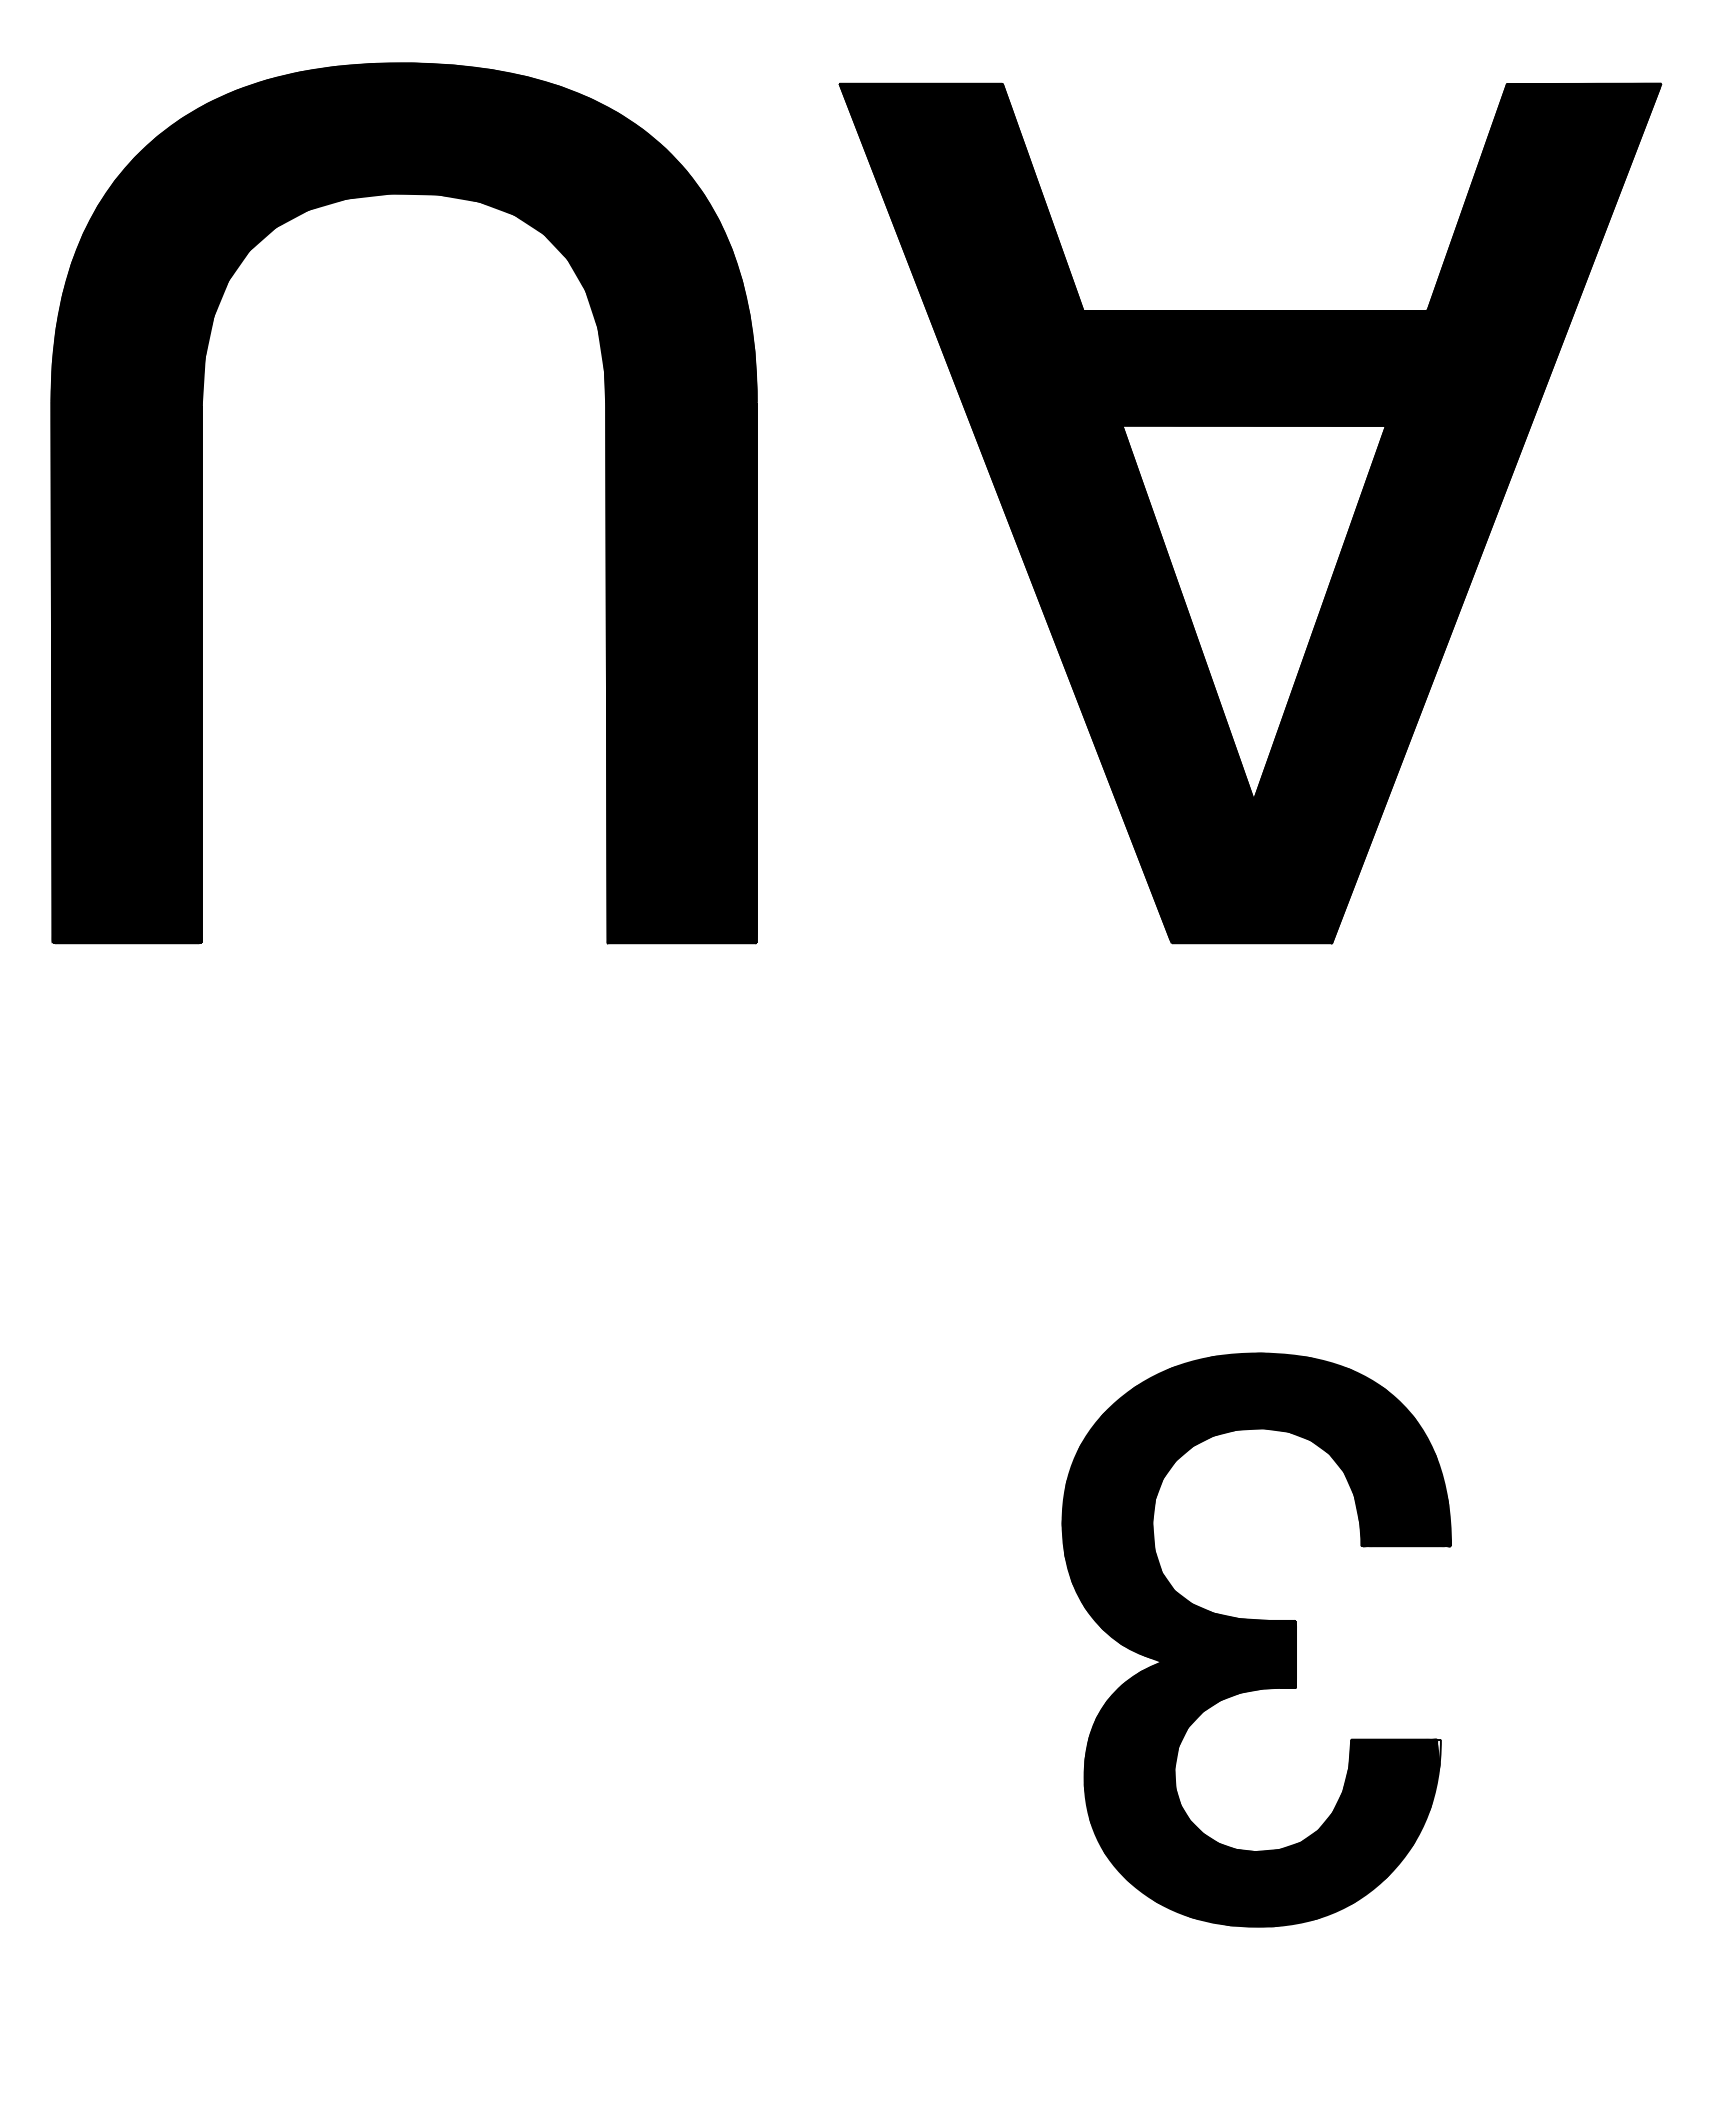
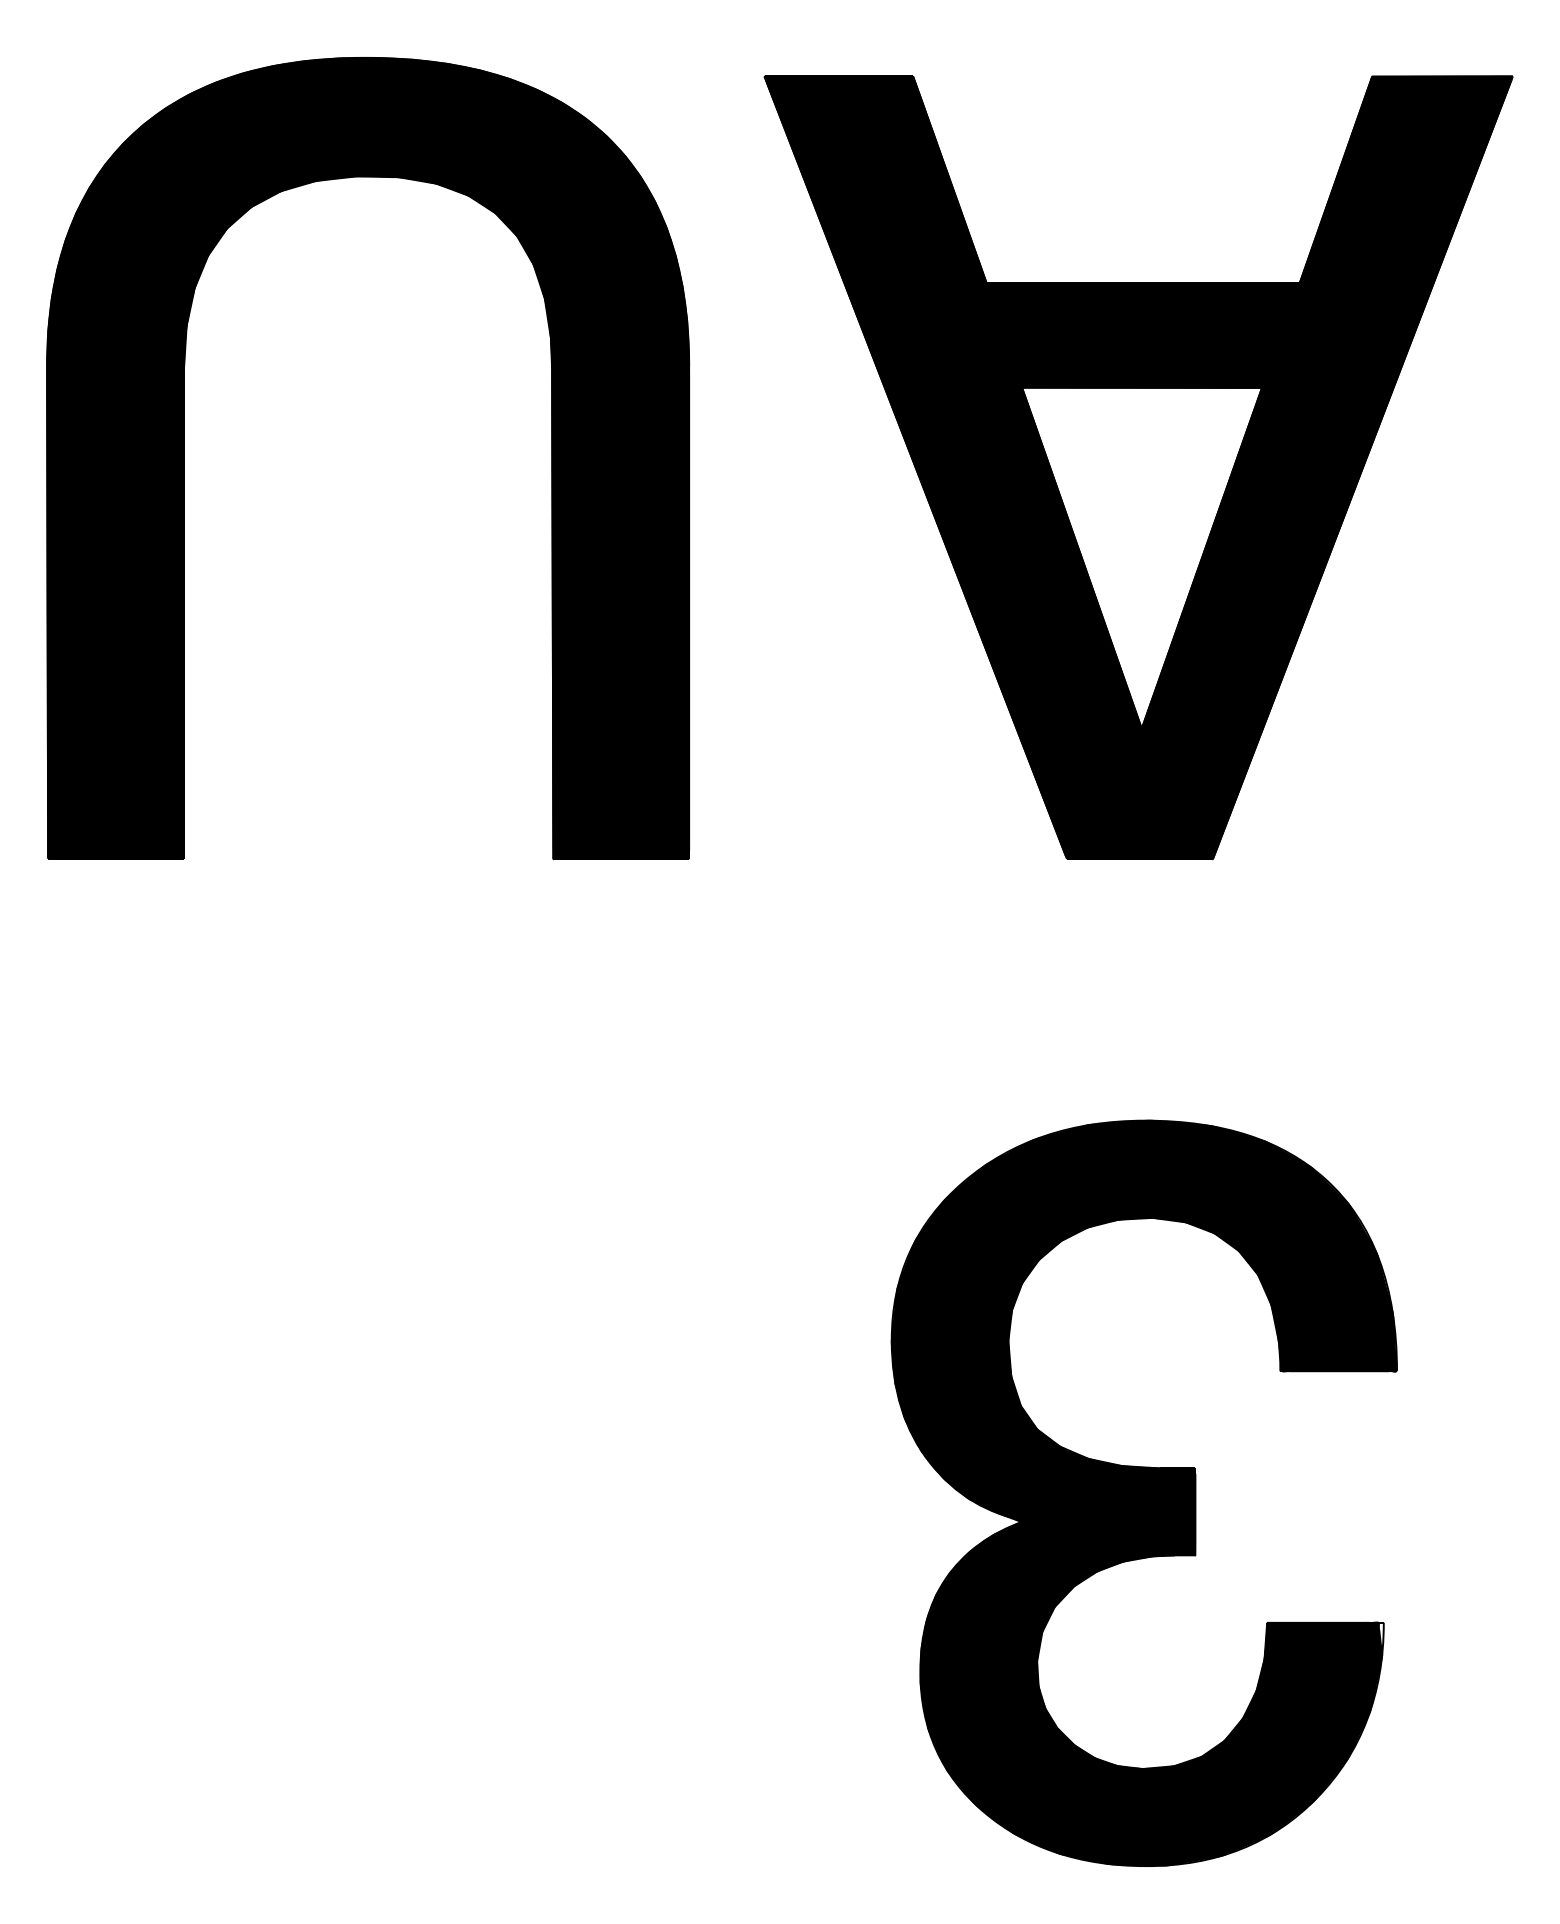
part: (1256, 1639) -> (1144, 1492), size x1.43

